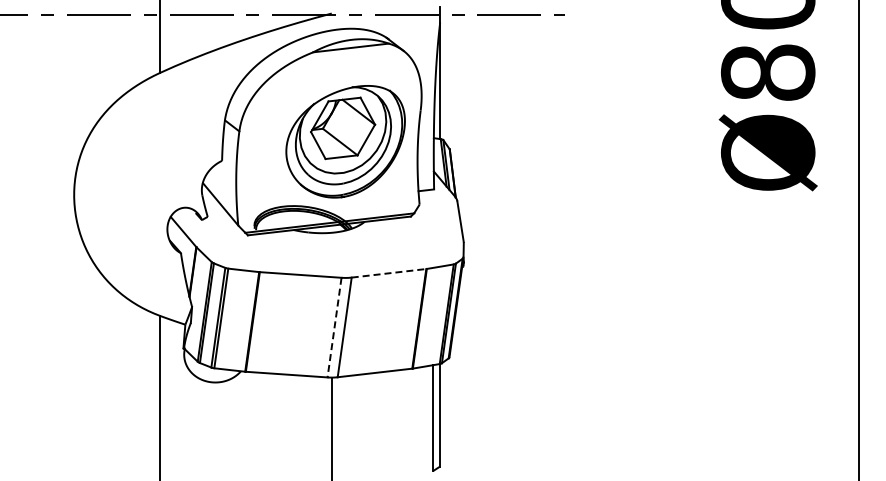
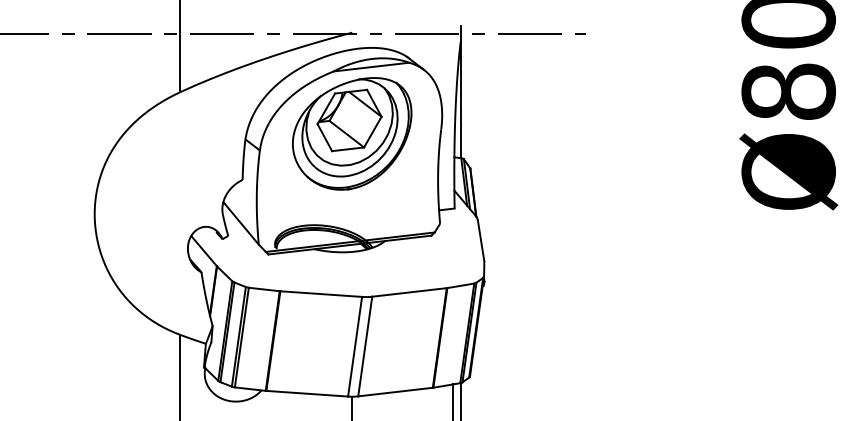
part: (345, 141) -> (352, 133), moved
line: (388, 273) -> (409, 292), dashed -> solid
line: (334, 328) -> (355, 347), dashed -> solid

